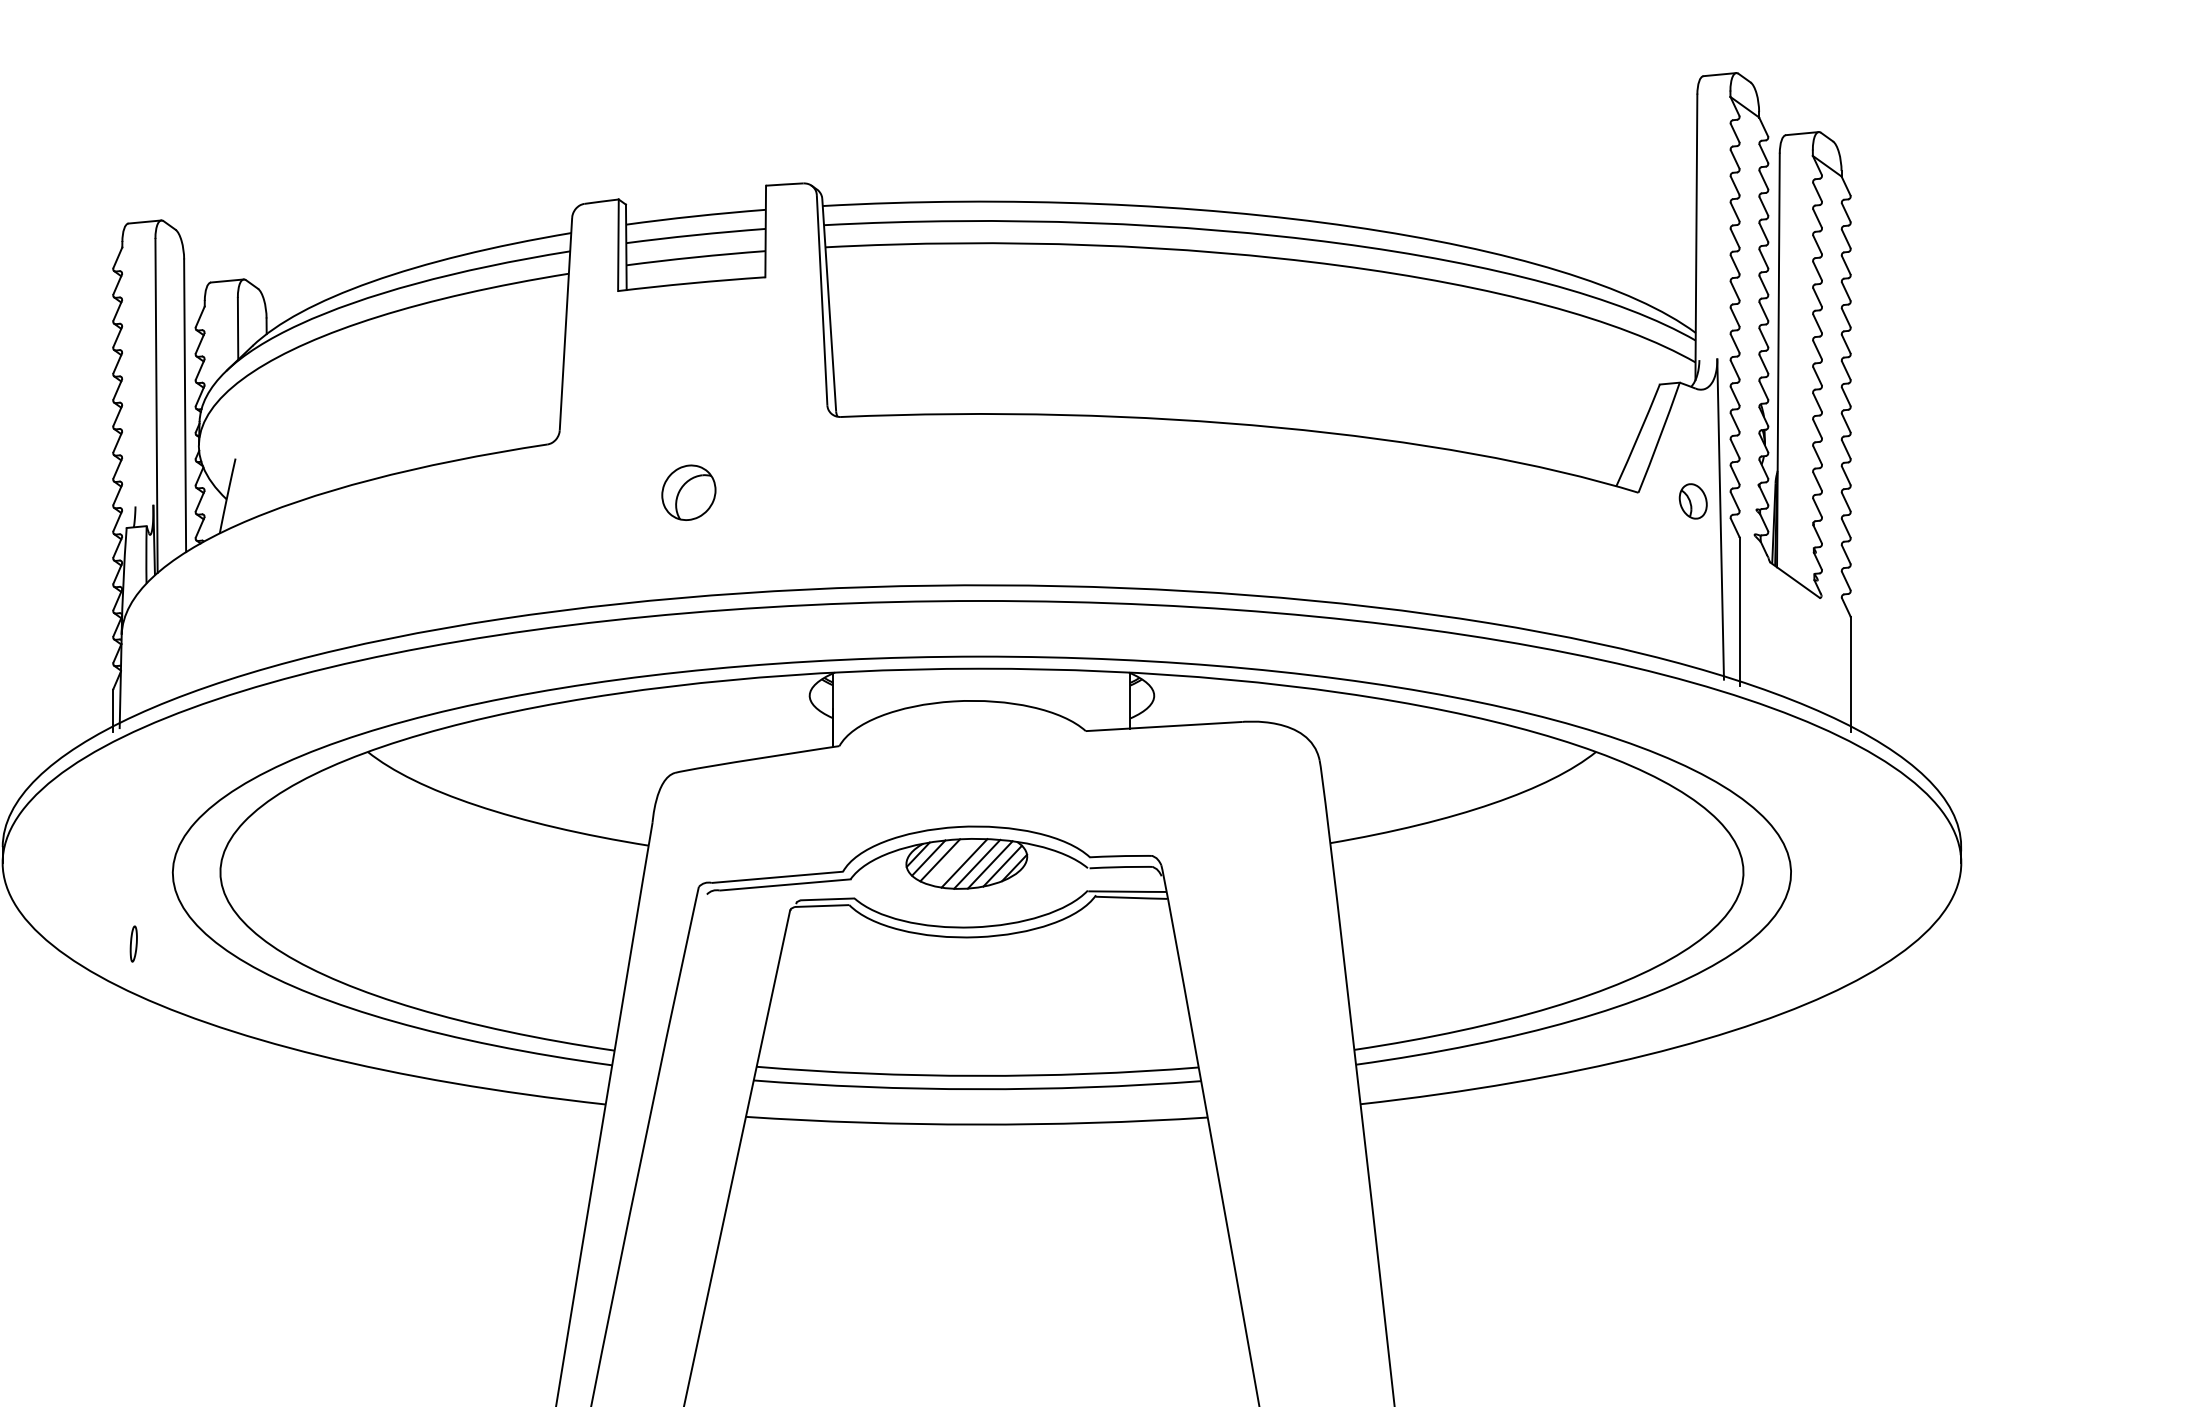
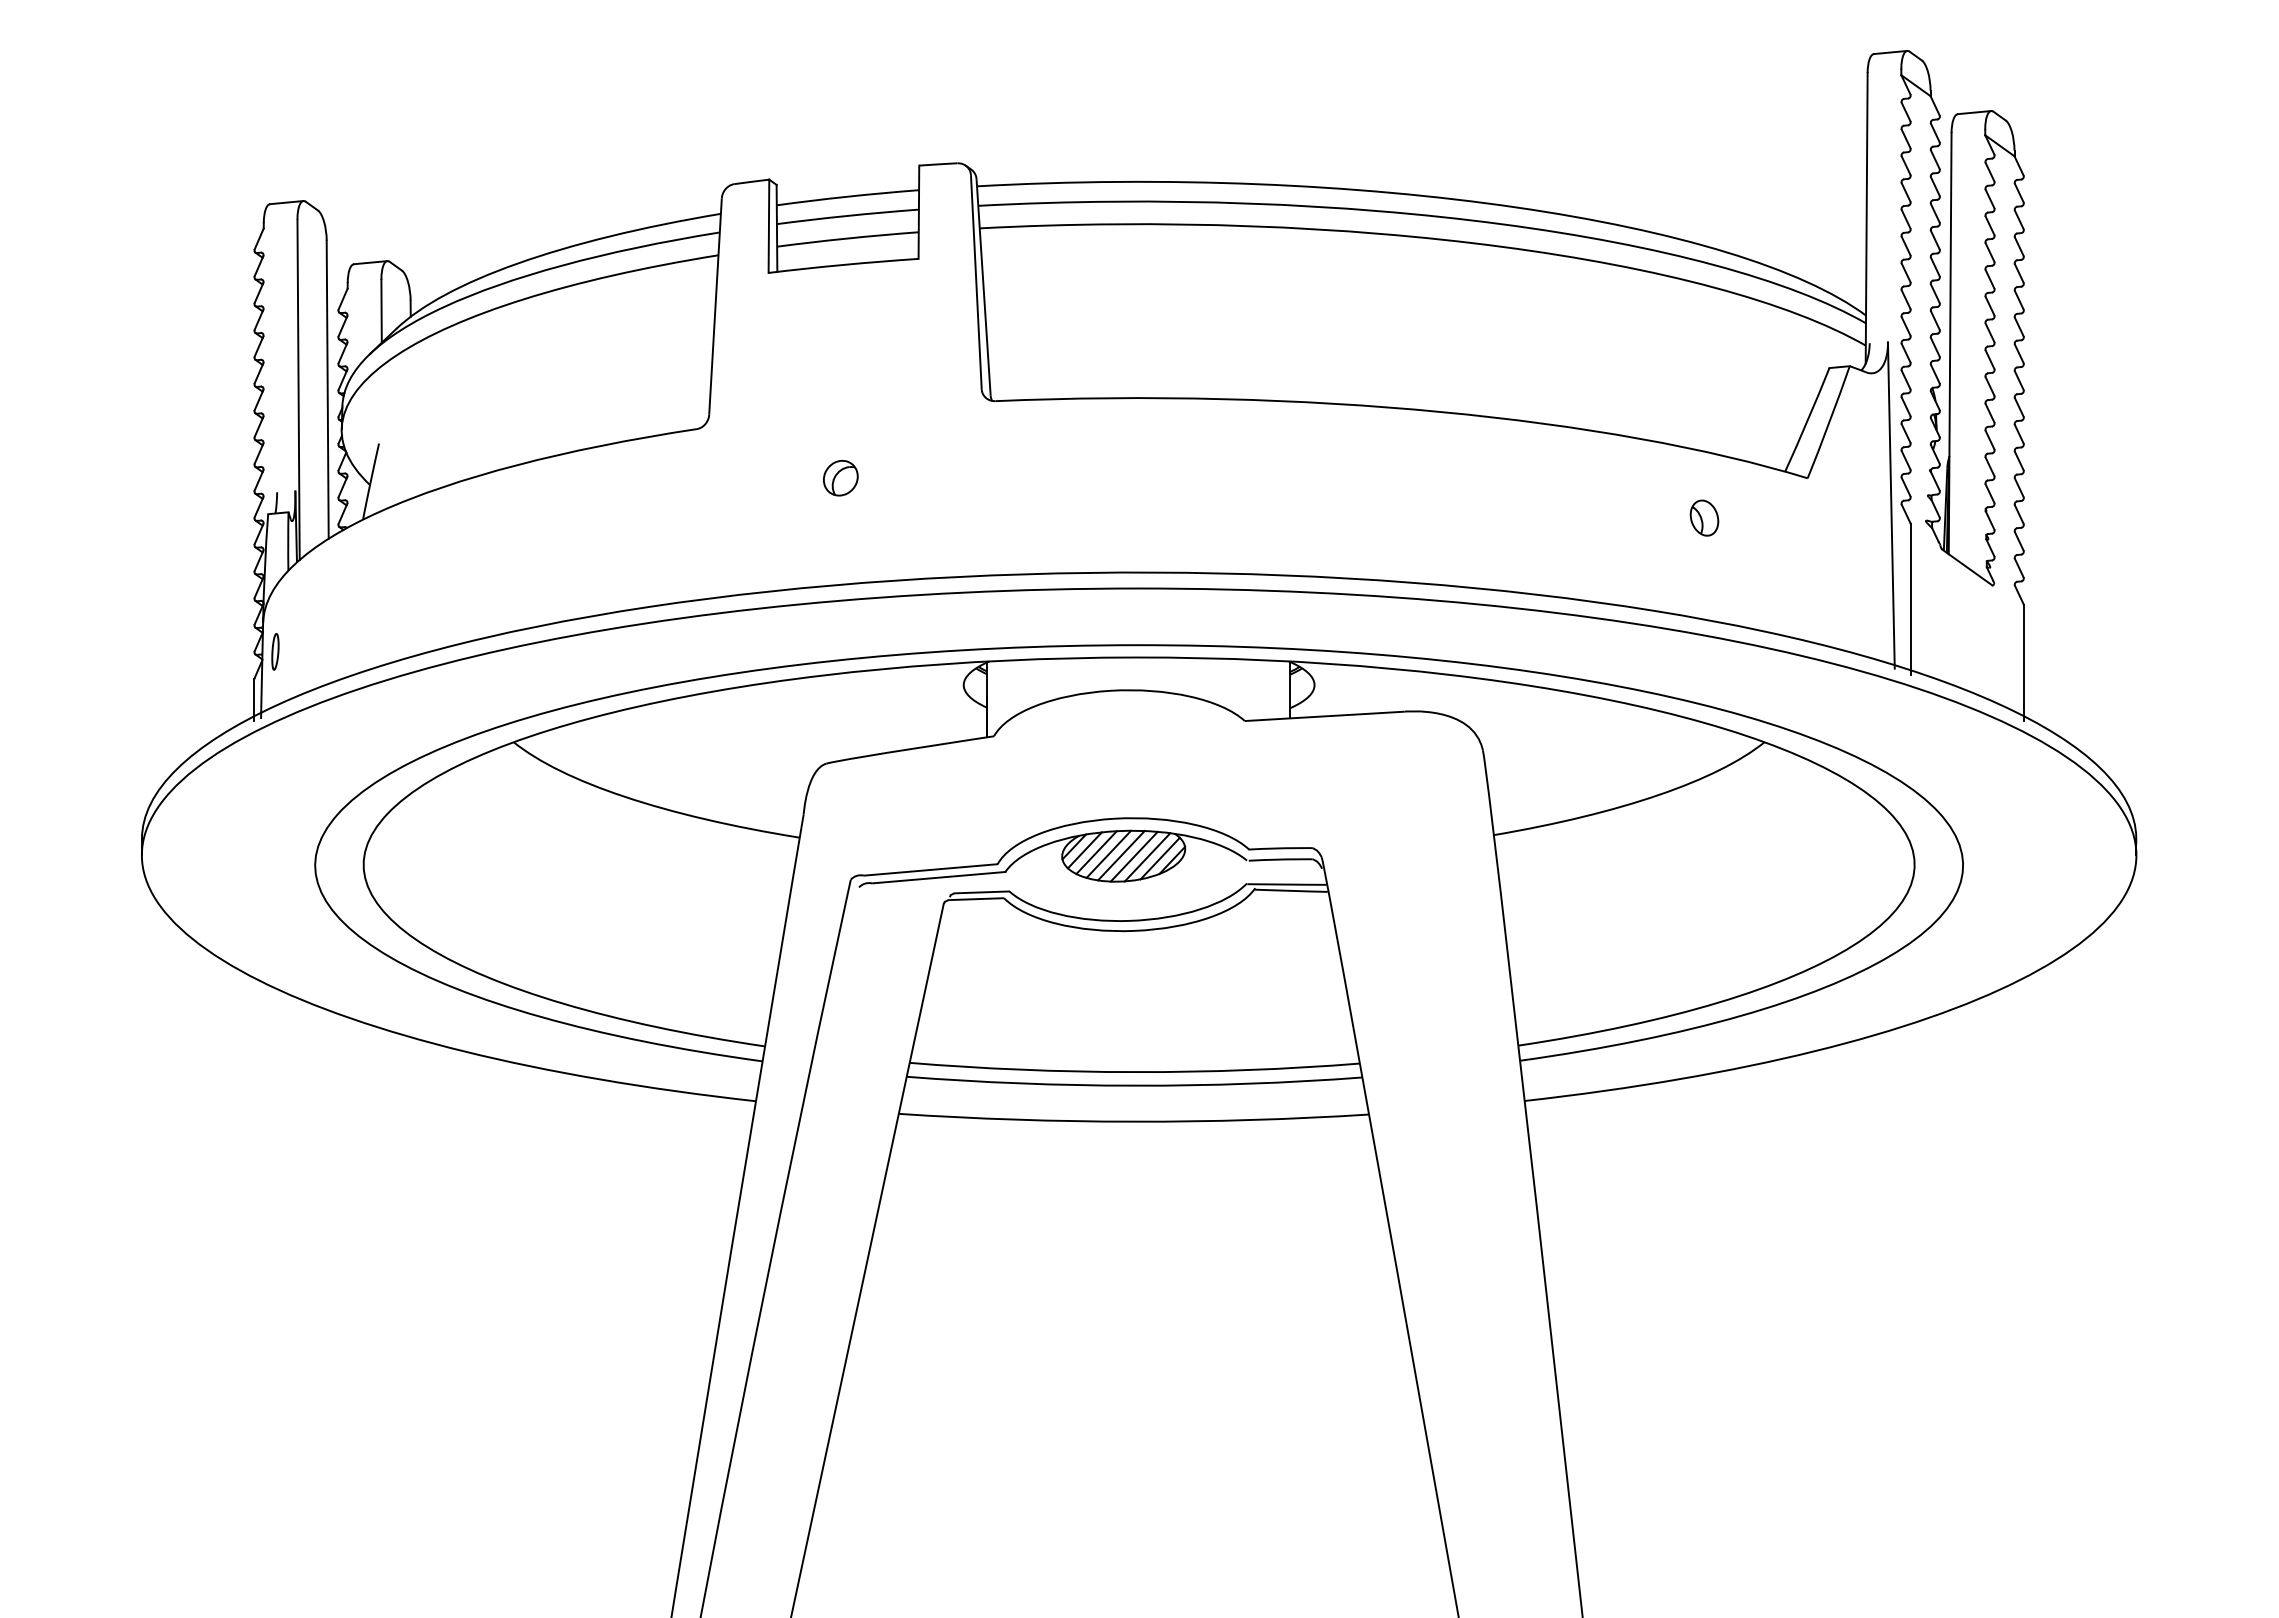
part: (688, 491) -> (840, 477), size x0.62
part: (1693, 500) -> (1704, 517), moved
line: (951, 861) -> (1108, 853), added
part: (133, 943) -> (275, 651), moved

